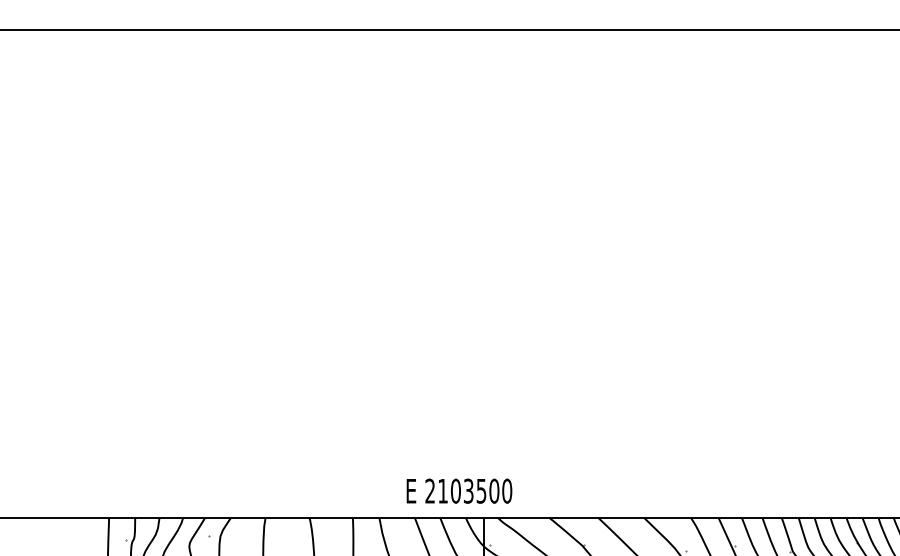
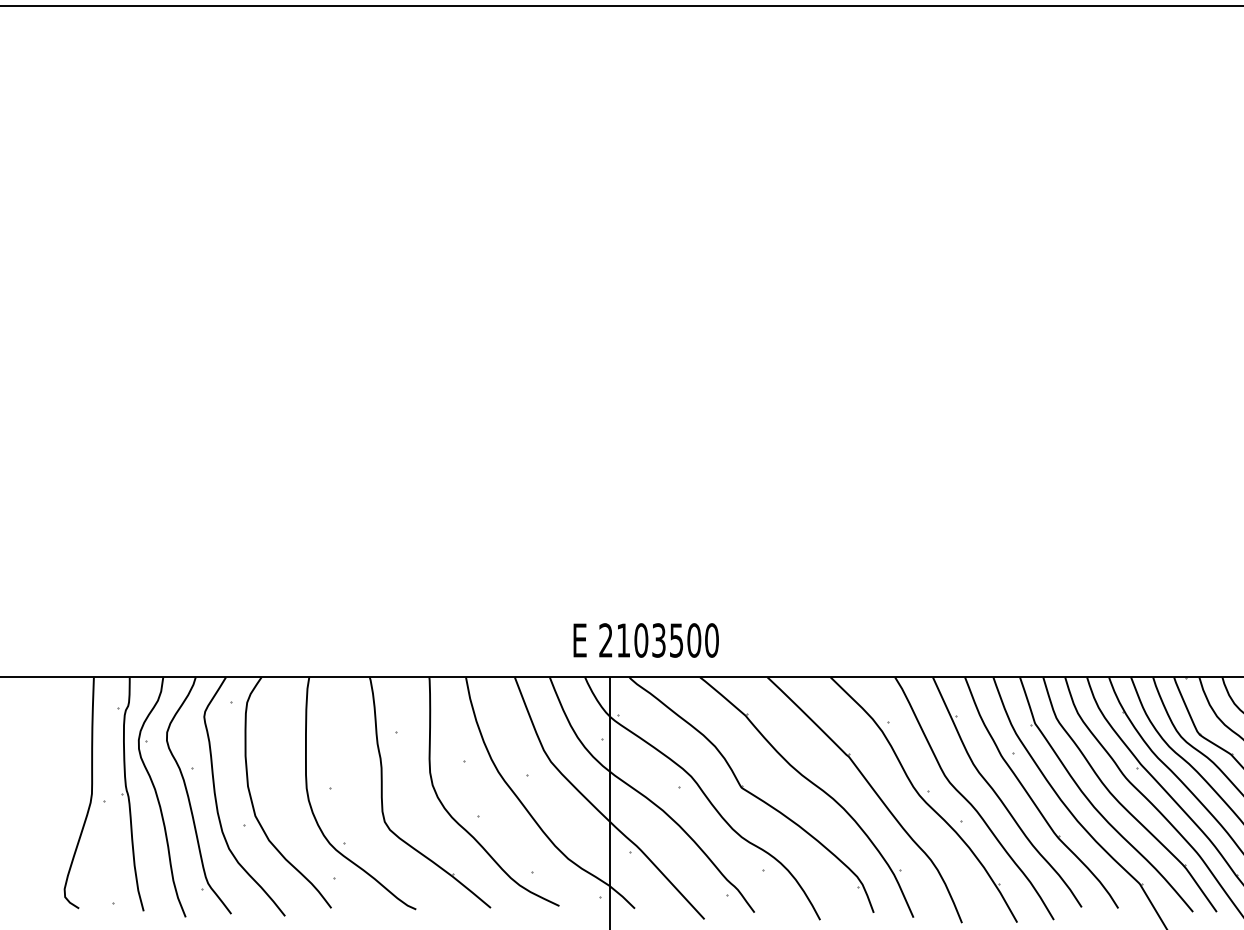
text: (458, 491) -> (645, 640), moved

